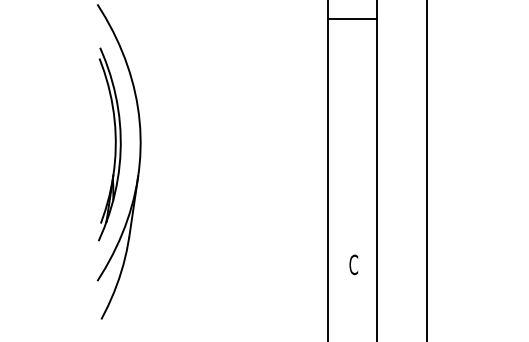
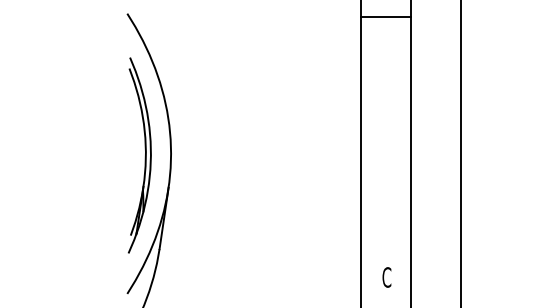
line: (352, 18) -> (385, 16), moved

